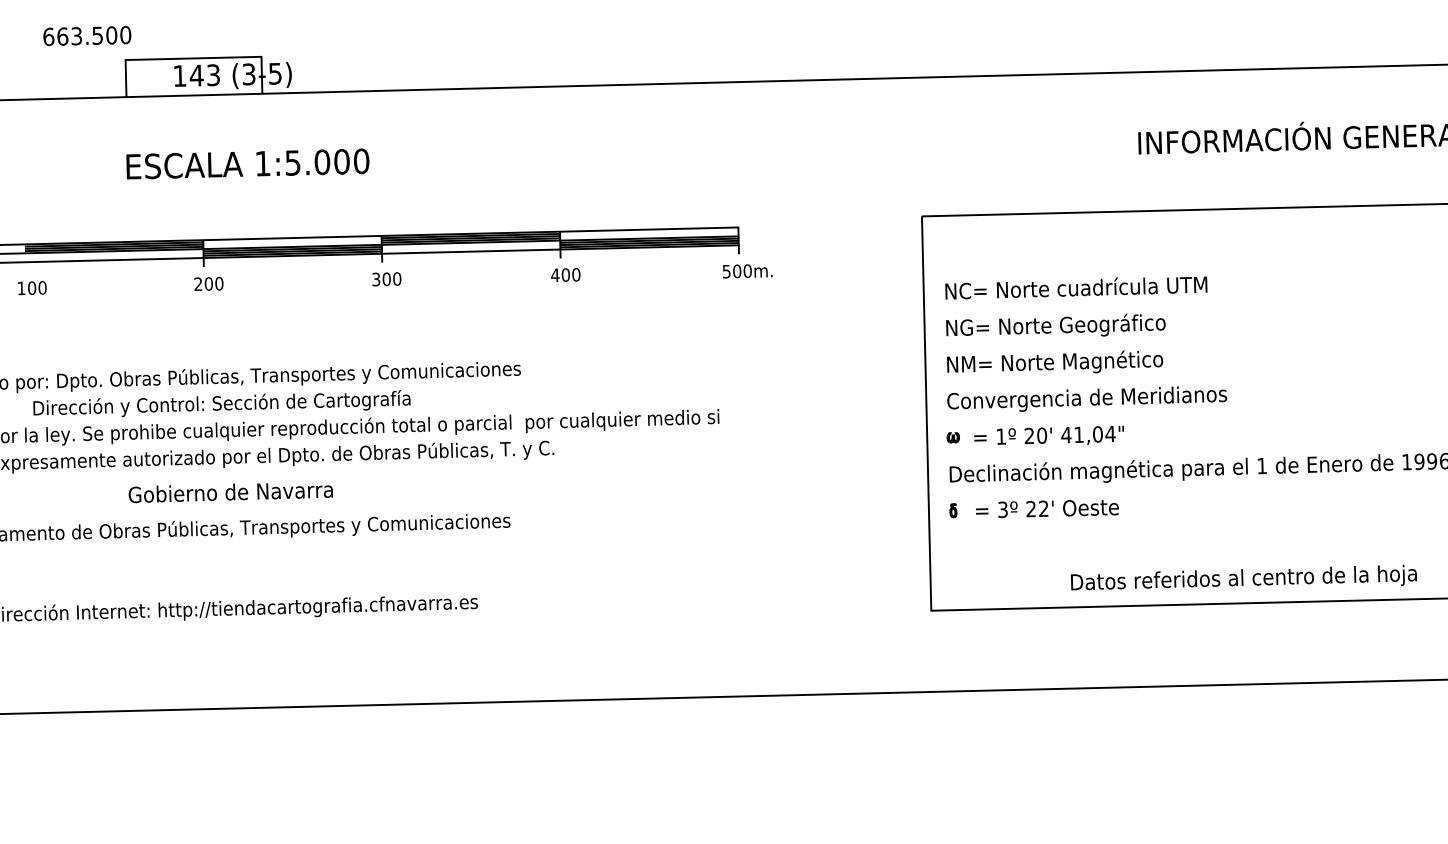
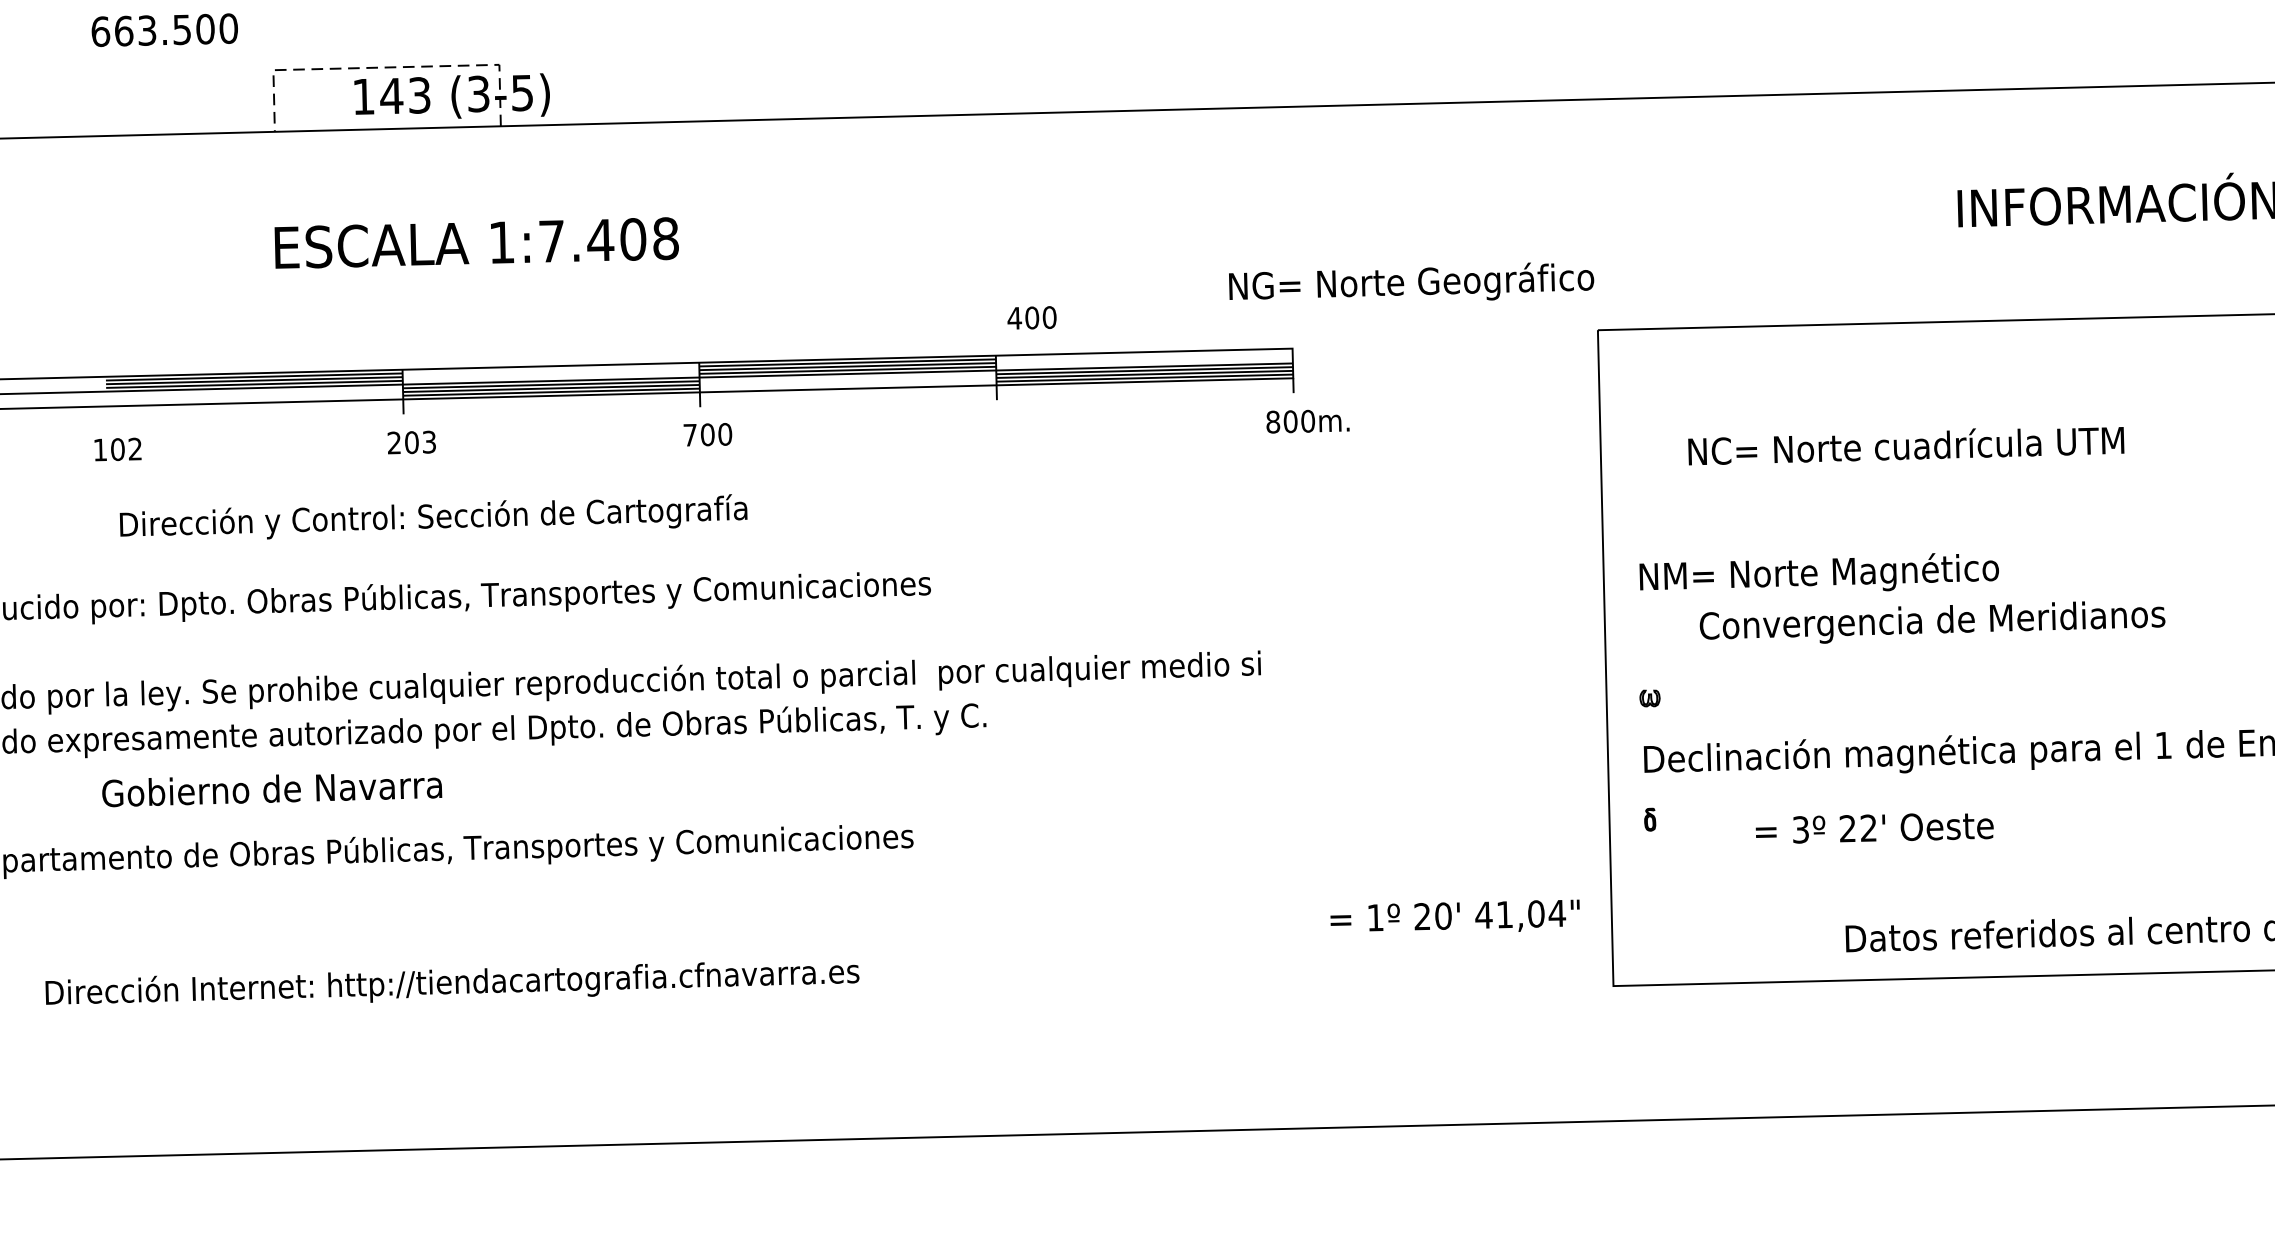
text: (87, 36) -> (165, 31), moved
line: (192, 58) -> (384, 67), solid -> dashed
text: (327, 161) -> (609, 238), 1:5.000 -> 1:7.408
text: (726, 271) -> (1272, 421), 500m. -> 800m.
text: (565, 274) -> (1031, 317), moved
text: (376, 279) -> (690, 435), 300 -> 700
text: (219, 283) -> (429, 441), 200 -> 203
text: (42, 287) -> (135, 448), 100 -> 102
text: (1076, 287) -> (1906, 445), moved
text: (1055, 324) -> (1410, 280), moved
text: (1087, 398) -> (1933, 621), moved
text: (221, 403) -> (432, 516), moved
text: (1048, 435) -> (1454, 915), moved
text: (230, 493) -> (271, 791), moved
text: (1047, 509) -> (1874, 829), moved

